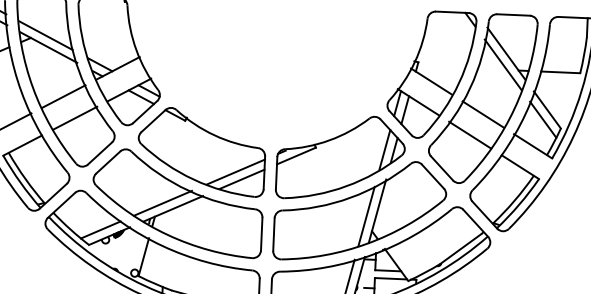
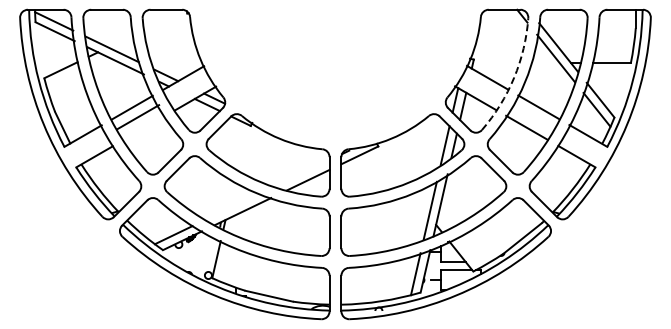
arc: (459, 82) -> (514, 77), solid -> dashed
line: (75, 118) -> (138, 117), moved
line: (235, 172) -> (301, 173), removed
line: (162, 203) -> (232, 206), removed

